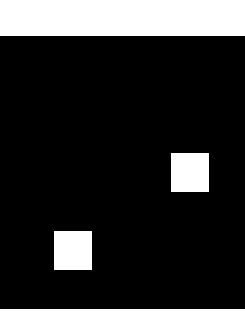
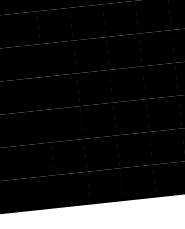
fill: (189, 172) -> (159, 81), added
fill: (72, 250) -> (68, 157), added

